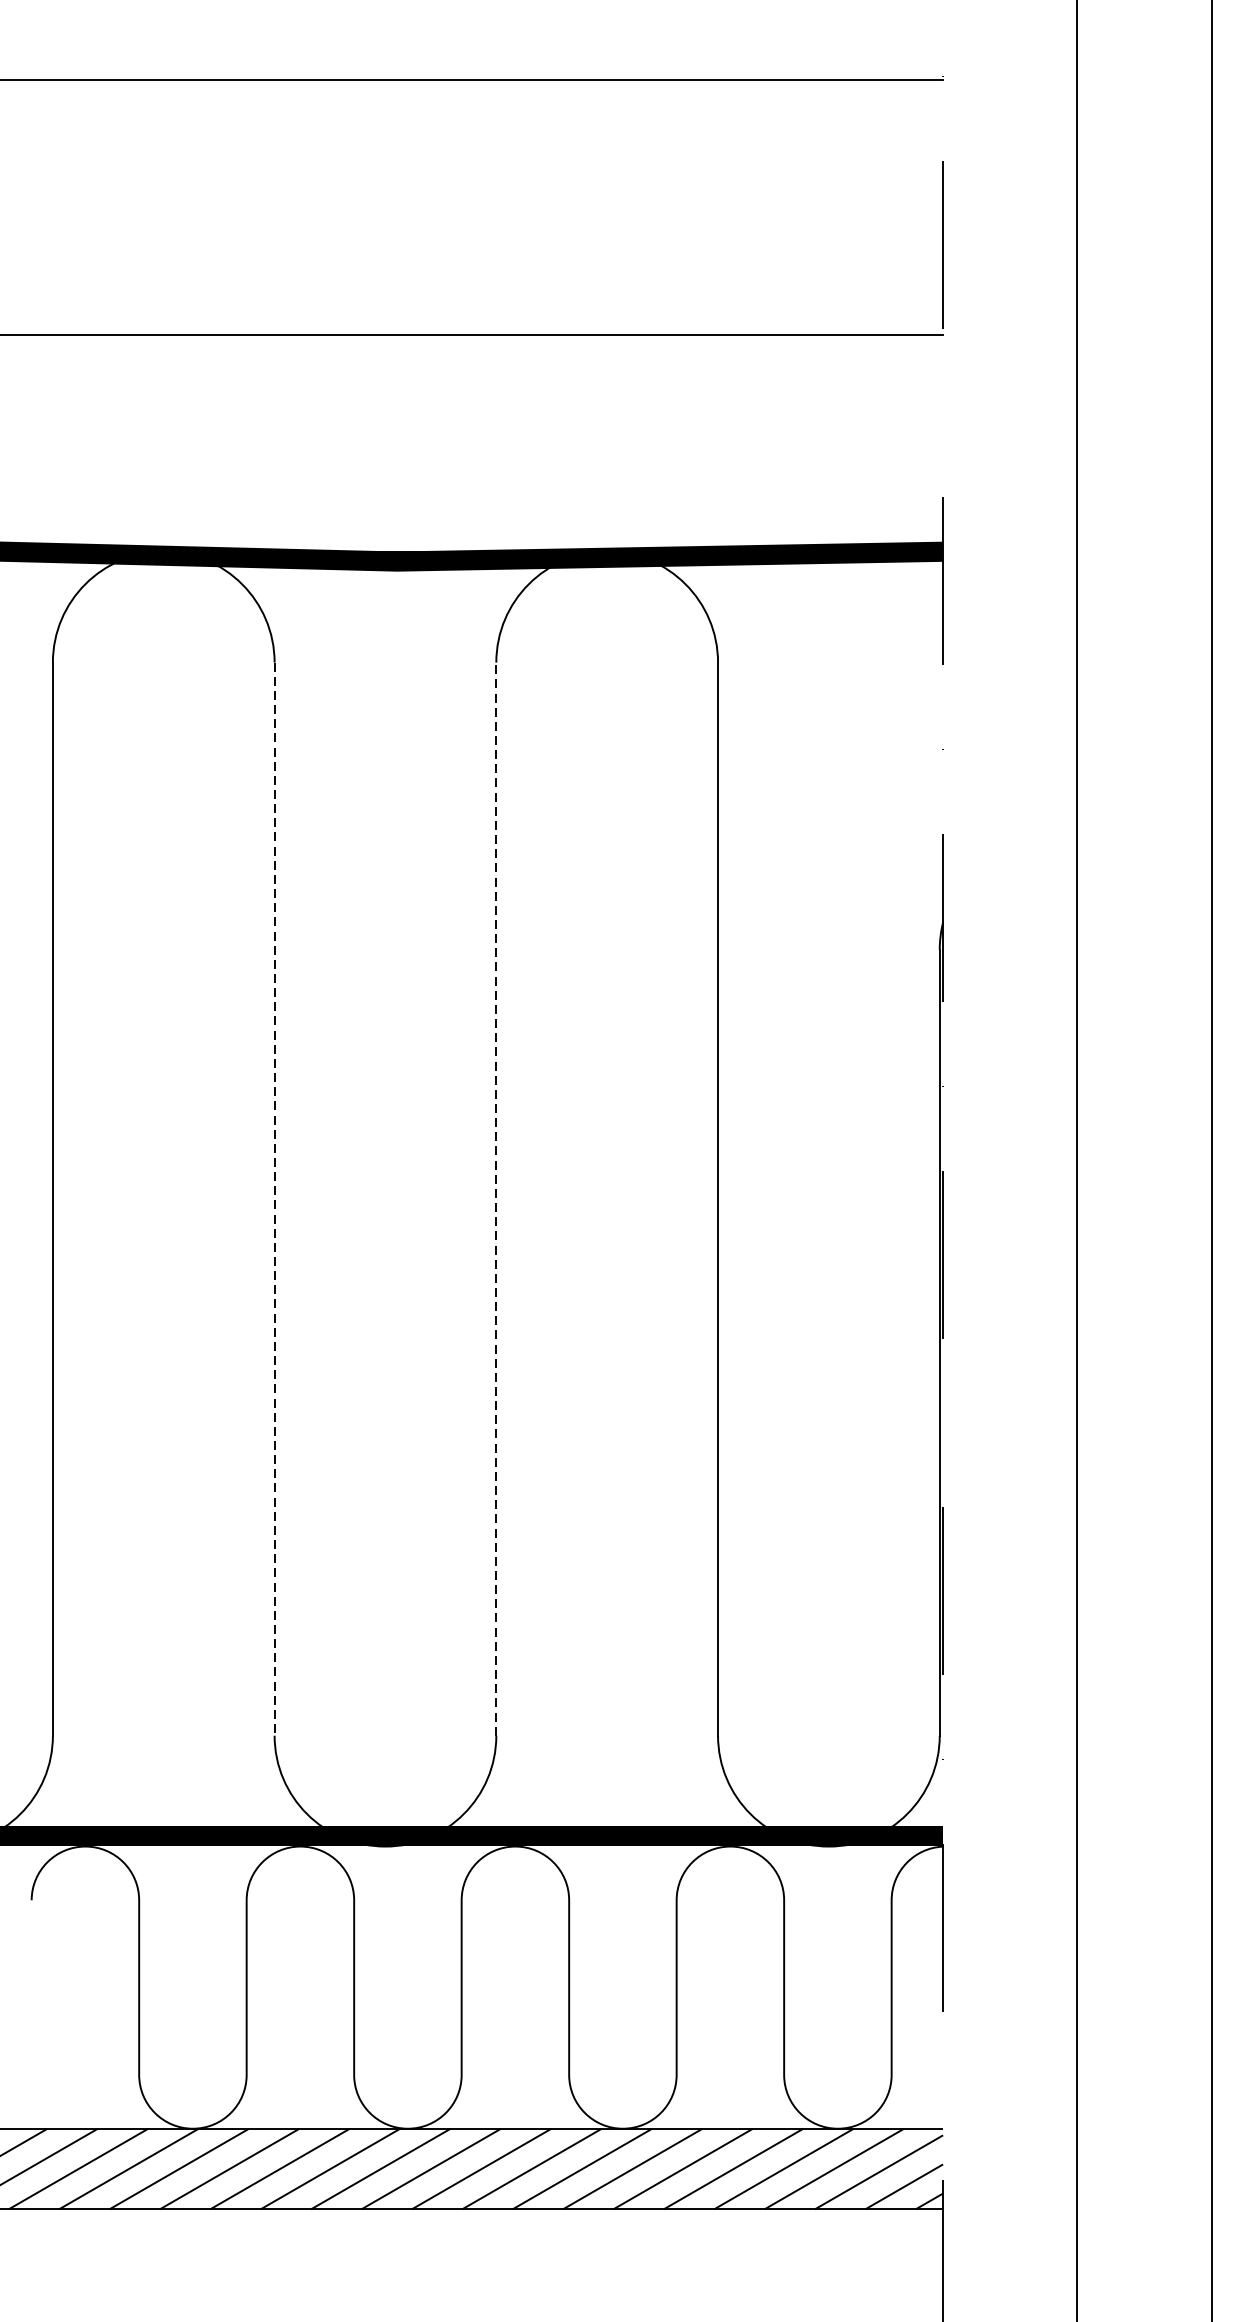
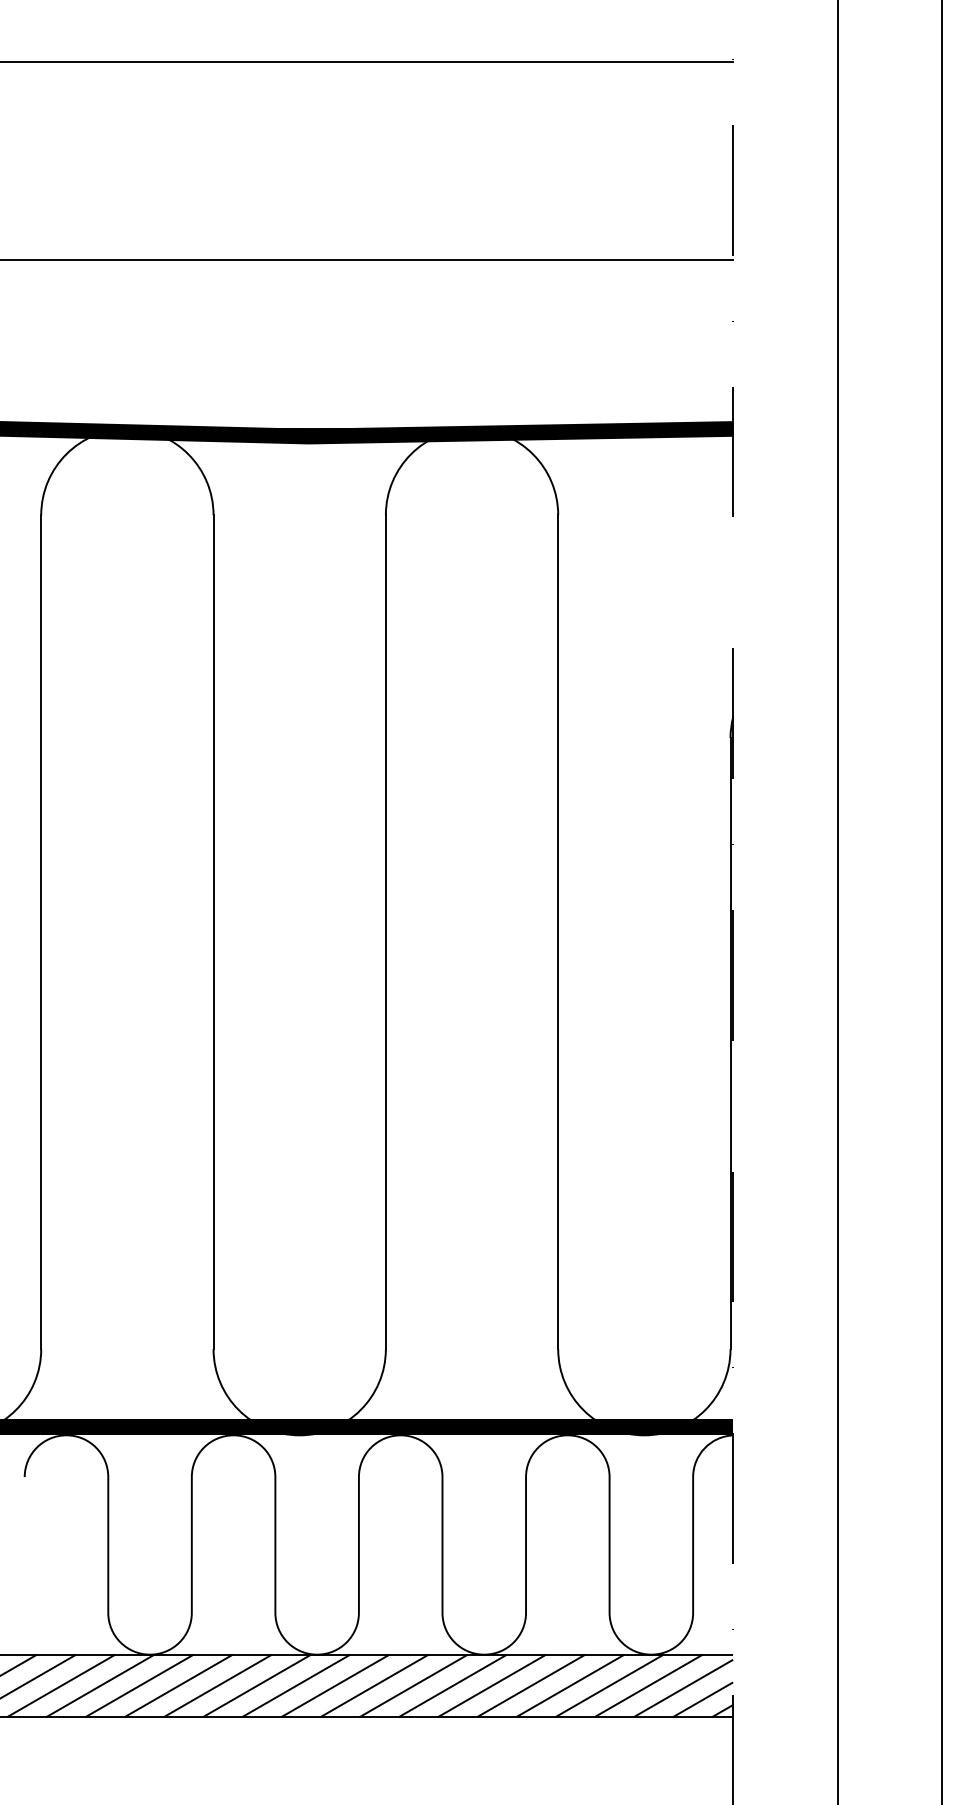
line: (495, 1198) -> (385, 931), dashed -> solid
line: (274, 1199) -> (213, 932), dashed -> solid

